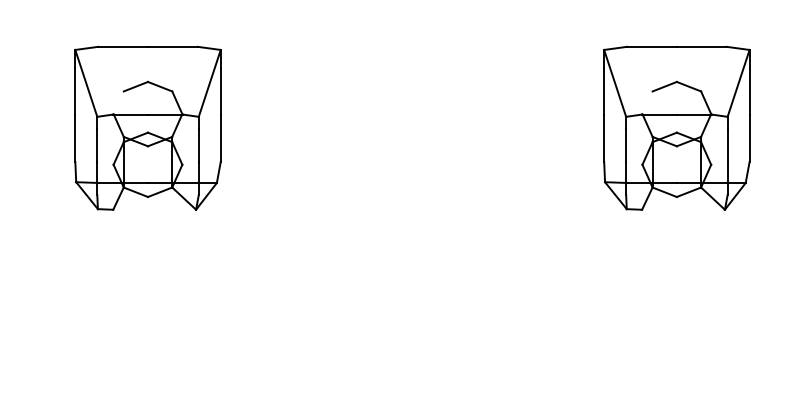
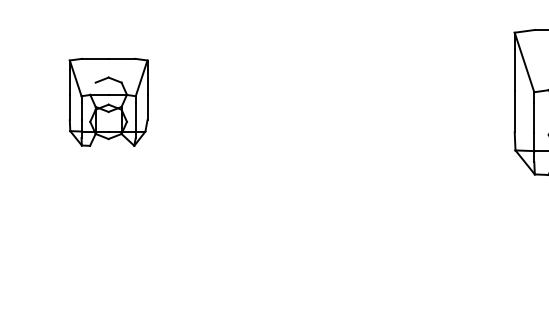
part: (147, 127) -> (108, 101), size x0.6

